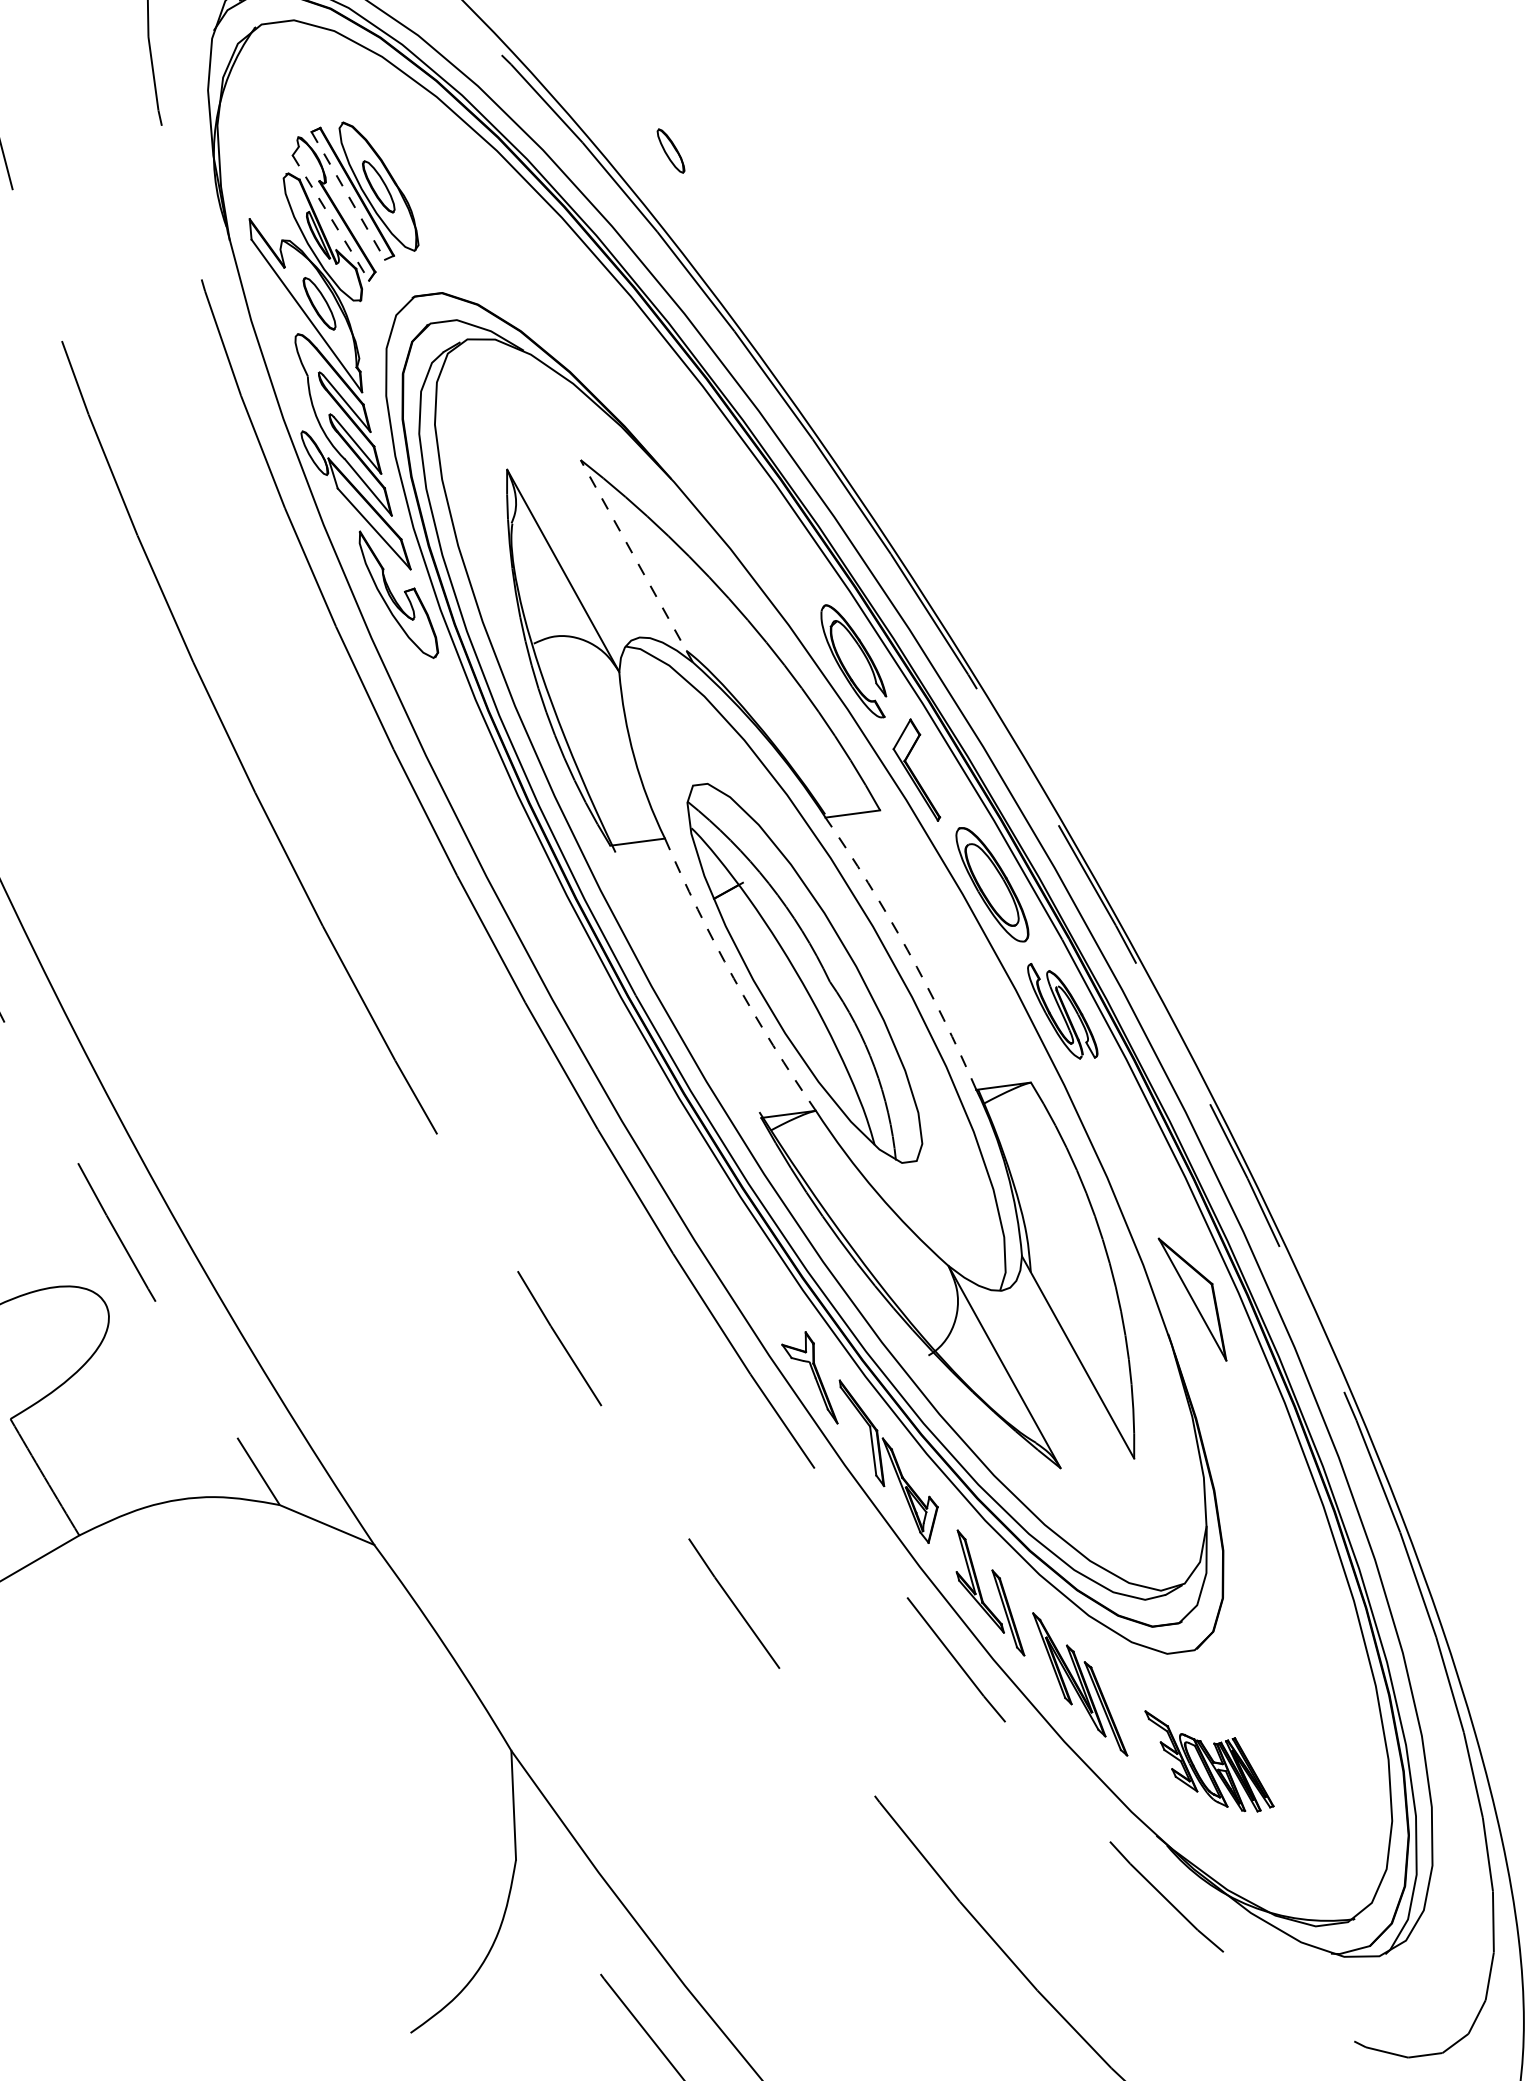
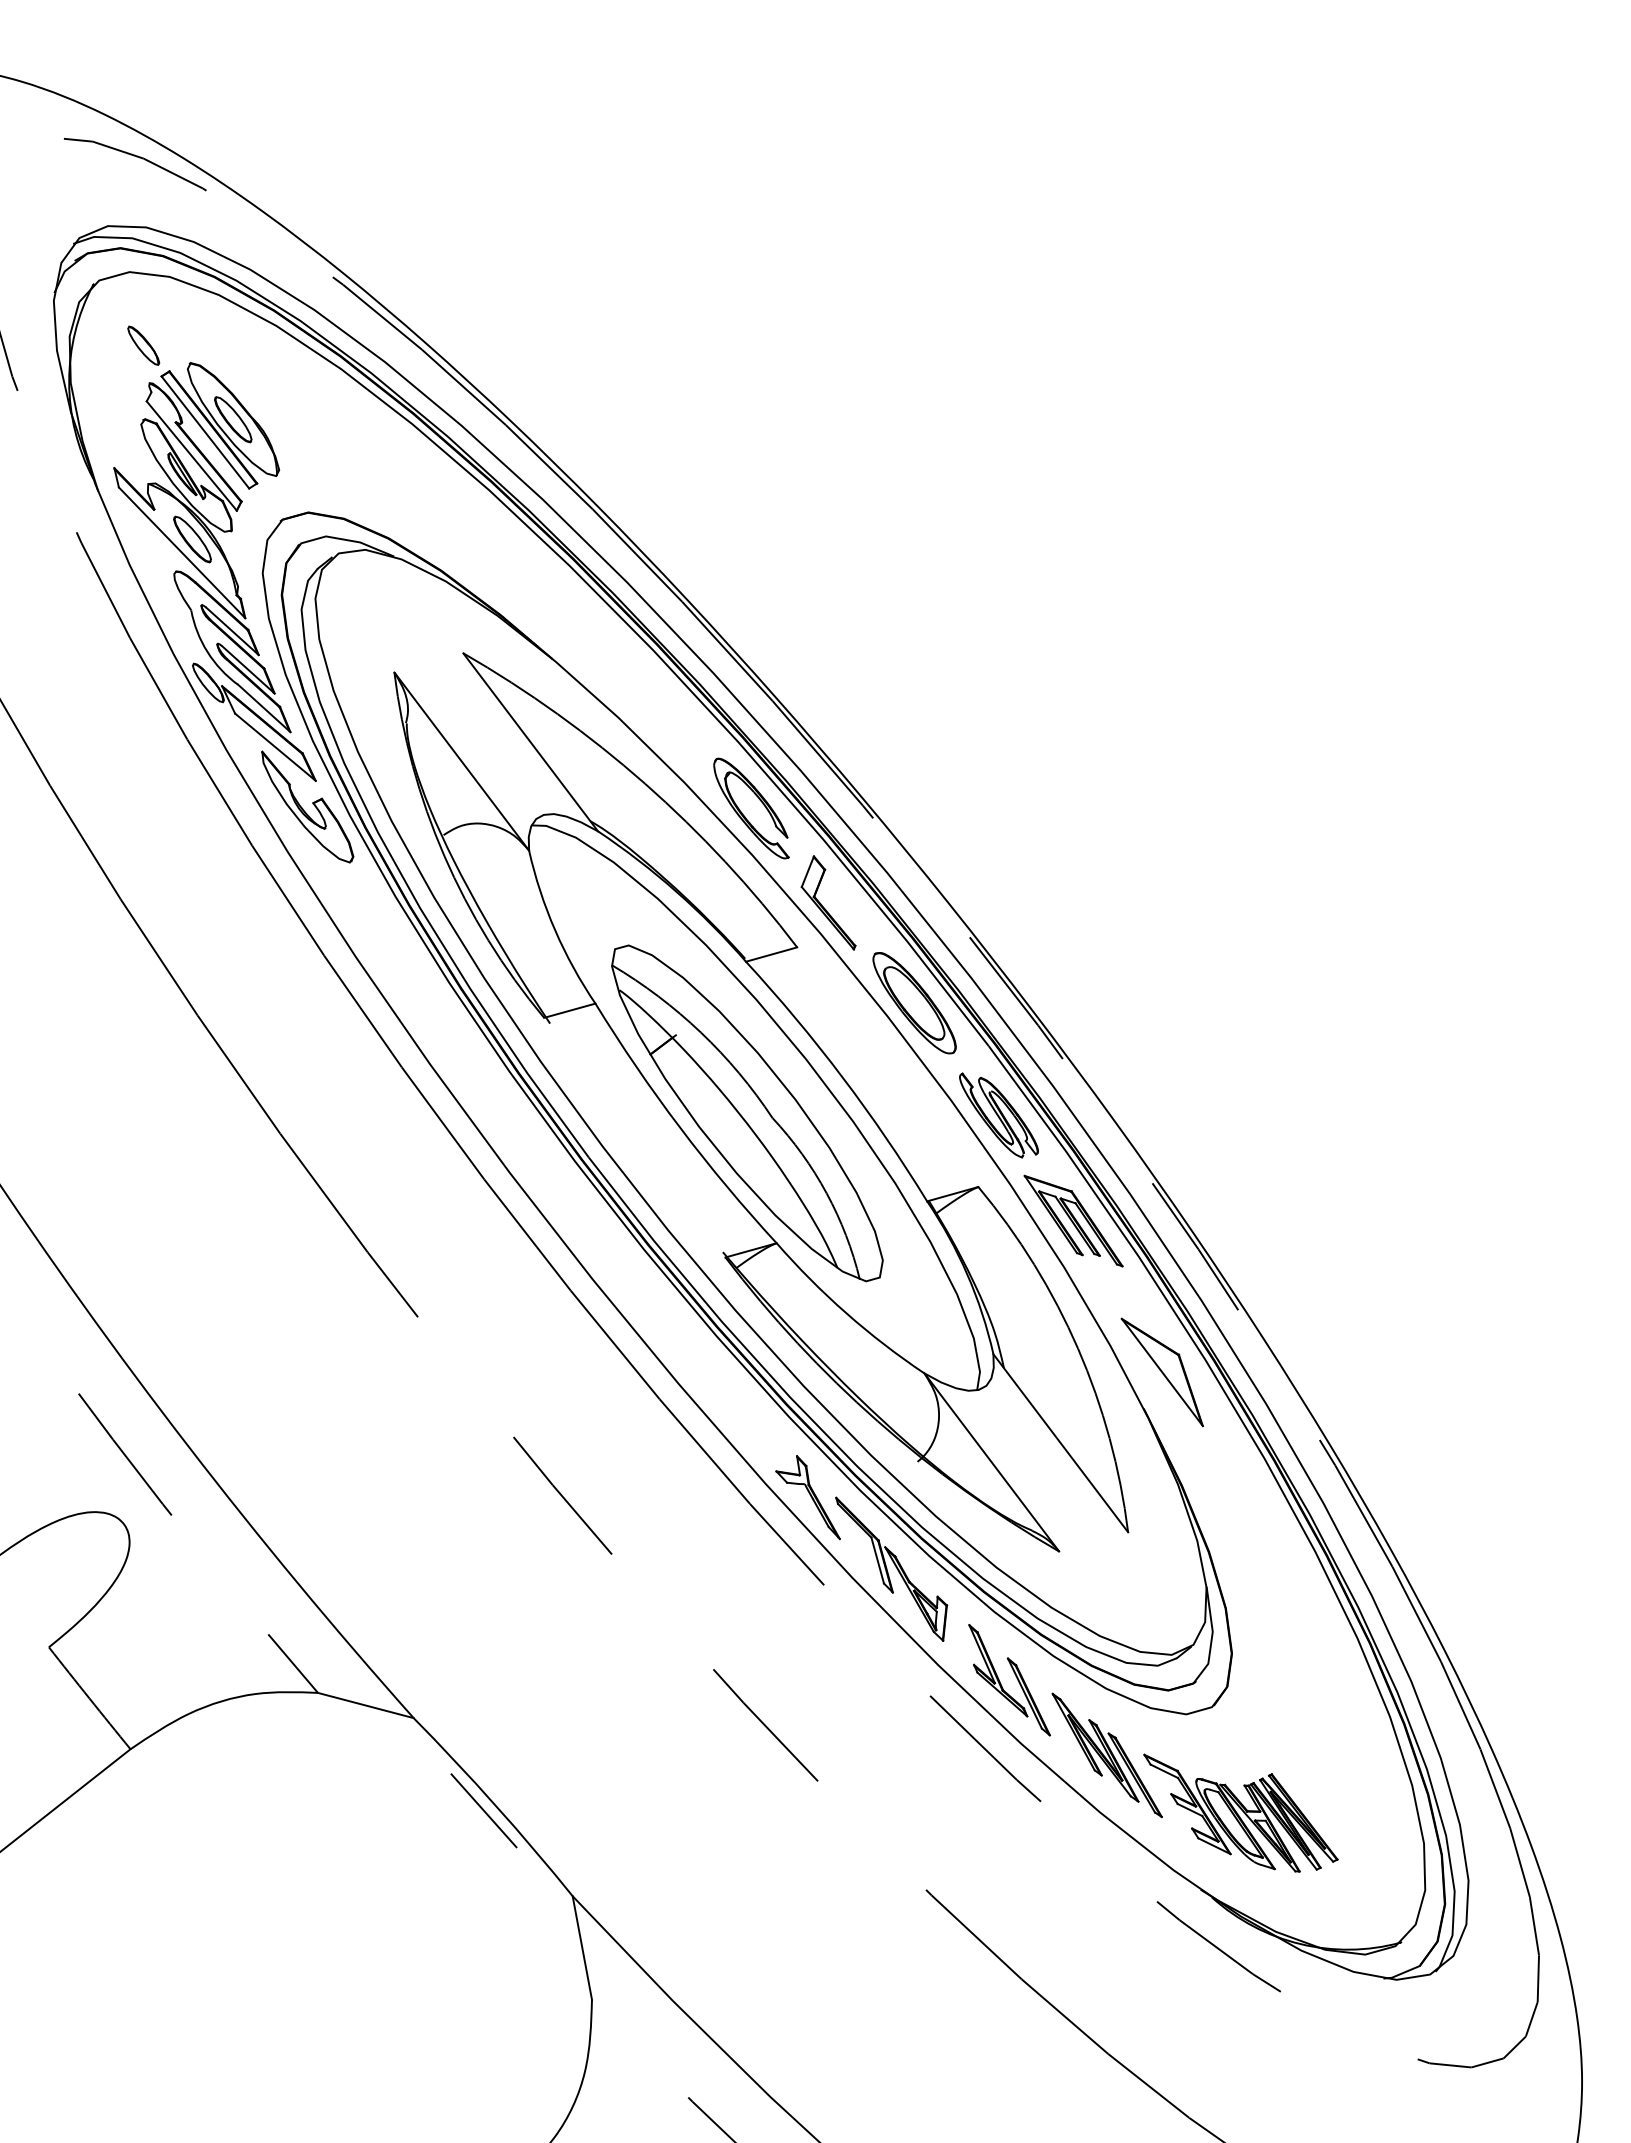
part: (670, 150) -> (143, 345), moved
line: (348, 195) -> (205, 432), dashed -> solid
line: (330, 218) -> (191, 456), dashed -> solid
line: (636, 561) -> (530, 742), dashed -> solid
arc: (907, 950) -> (842, 1077), dashed -> solid
arc: (734, 978) -> (680, 1127), dashed -> solid
part: (1123, 1130) -> (1073, 1220), added
line: (432, 1649) -> (483, 1810), added
part: (1208, 1762) -> (1240, 1812), size x1.43

